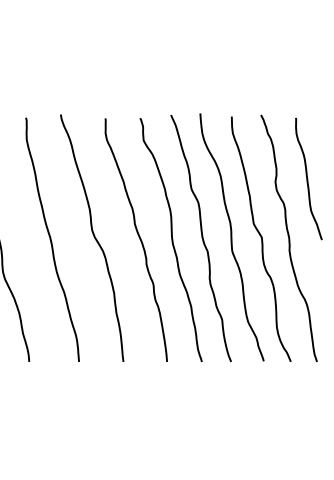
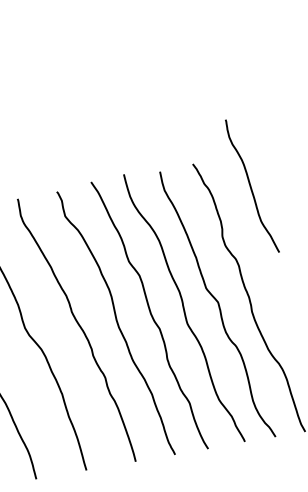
curve: (308, 178) -> (251, 185), moved

